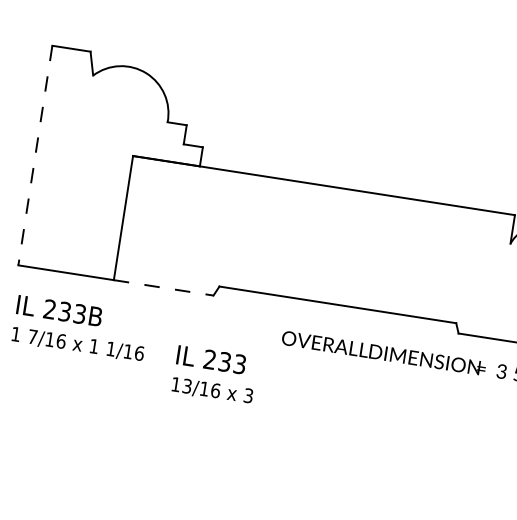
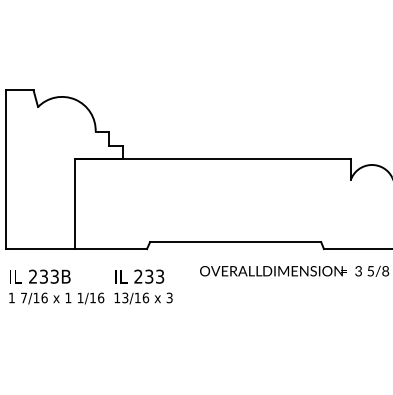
line: (35, 156) -> (6, 170), dashed -> solid
line: (162, 288) -> (110, 249), dashed -> solid
text: (214, 374) -> (143, 286), moved

